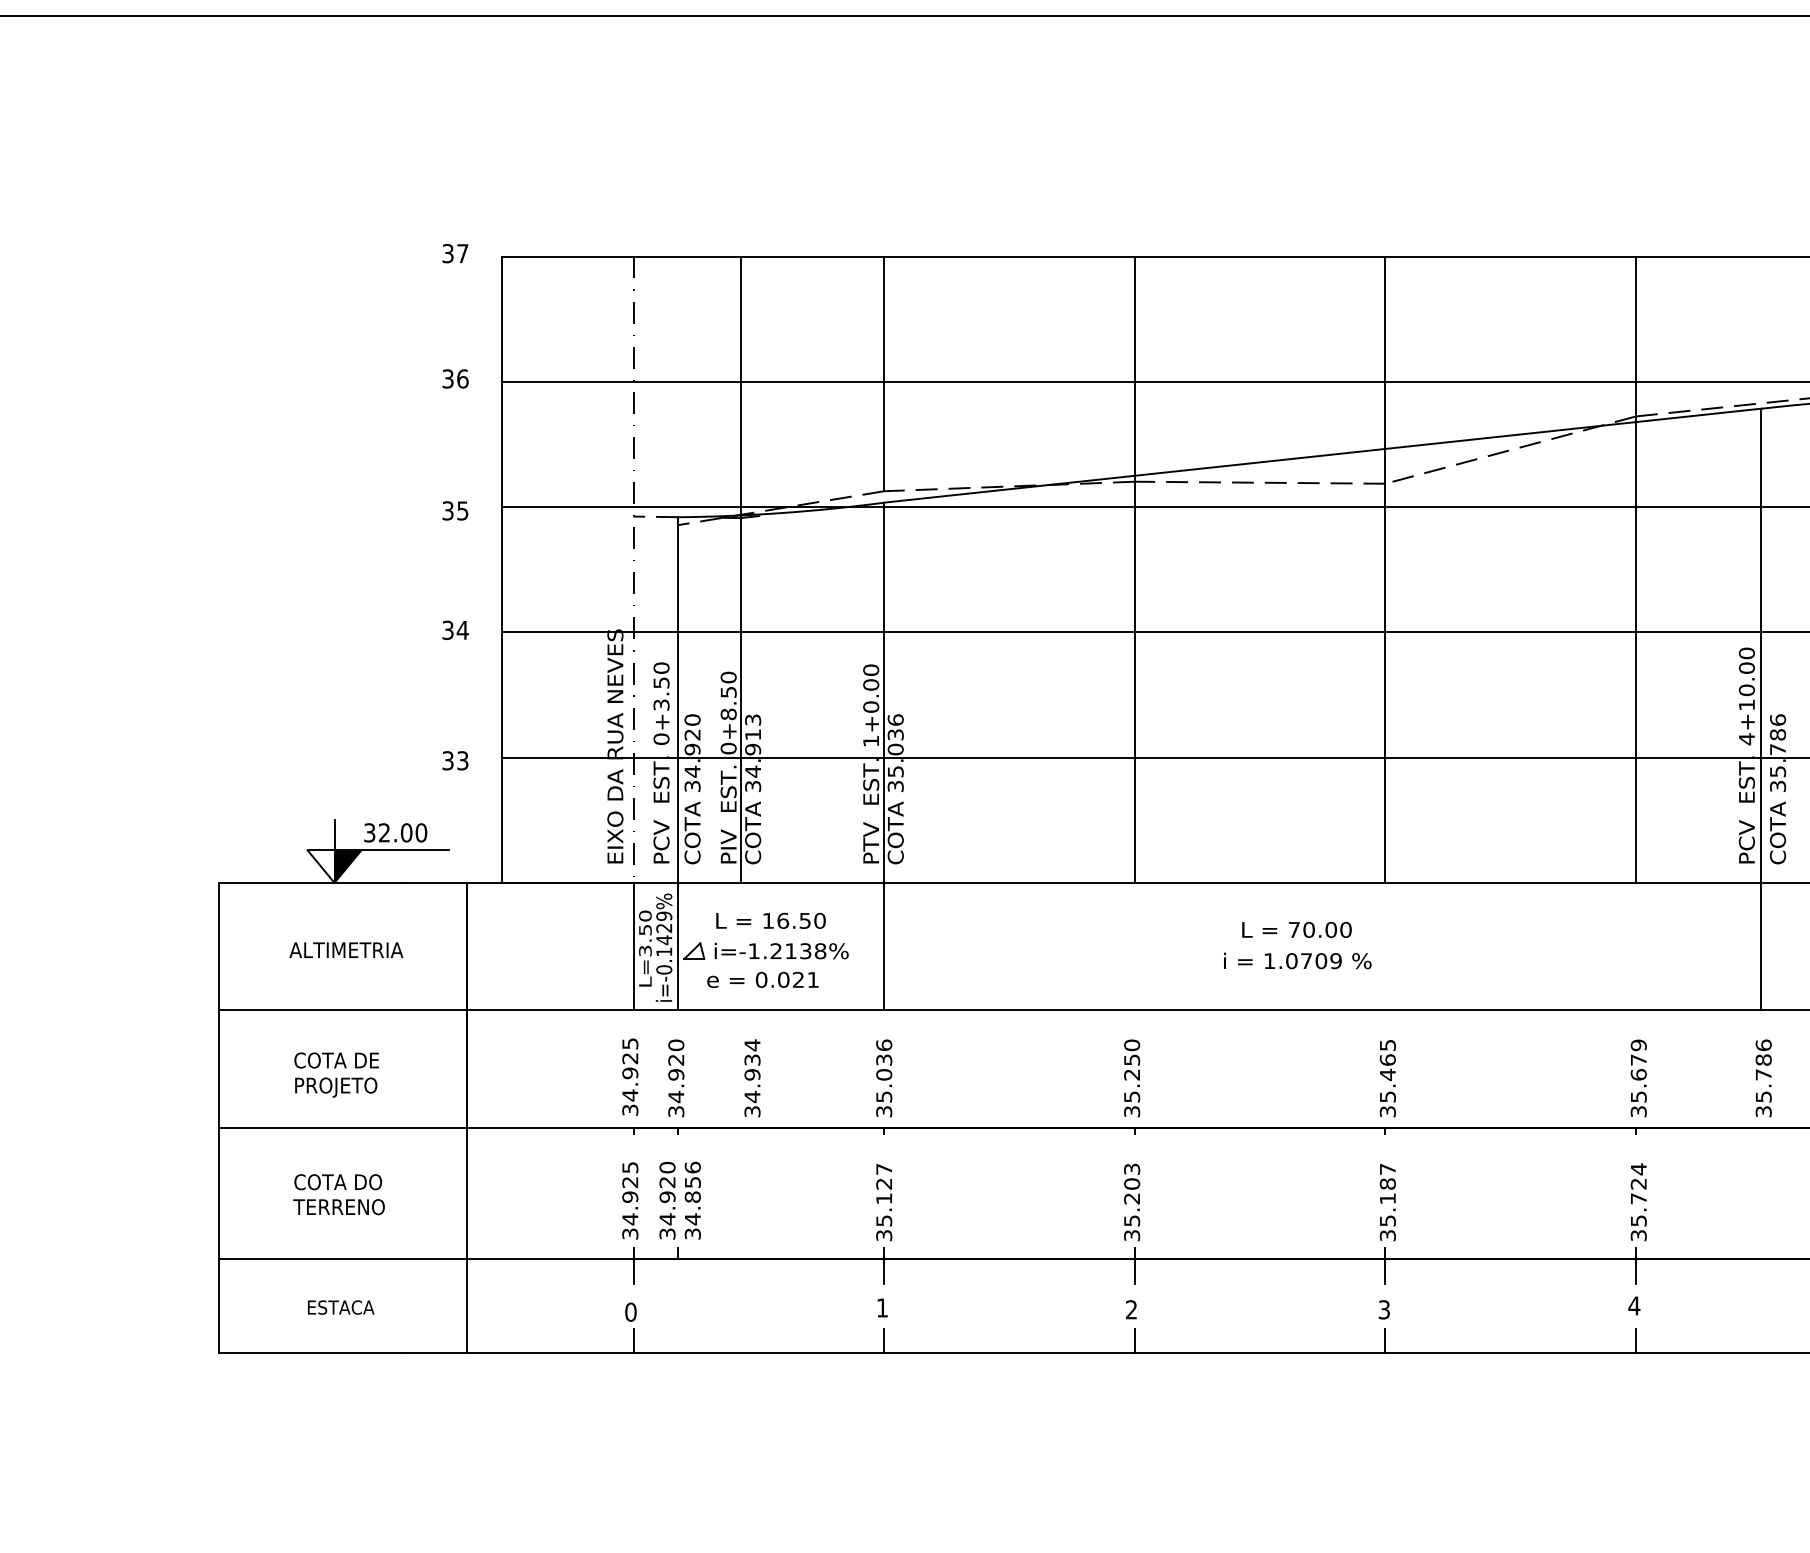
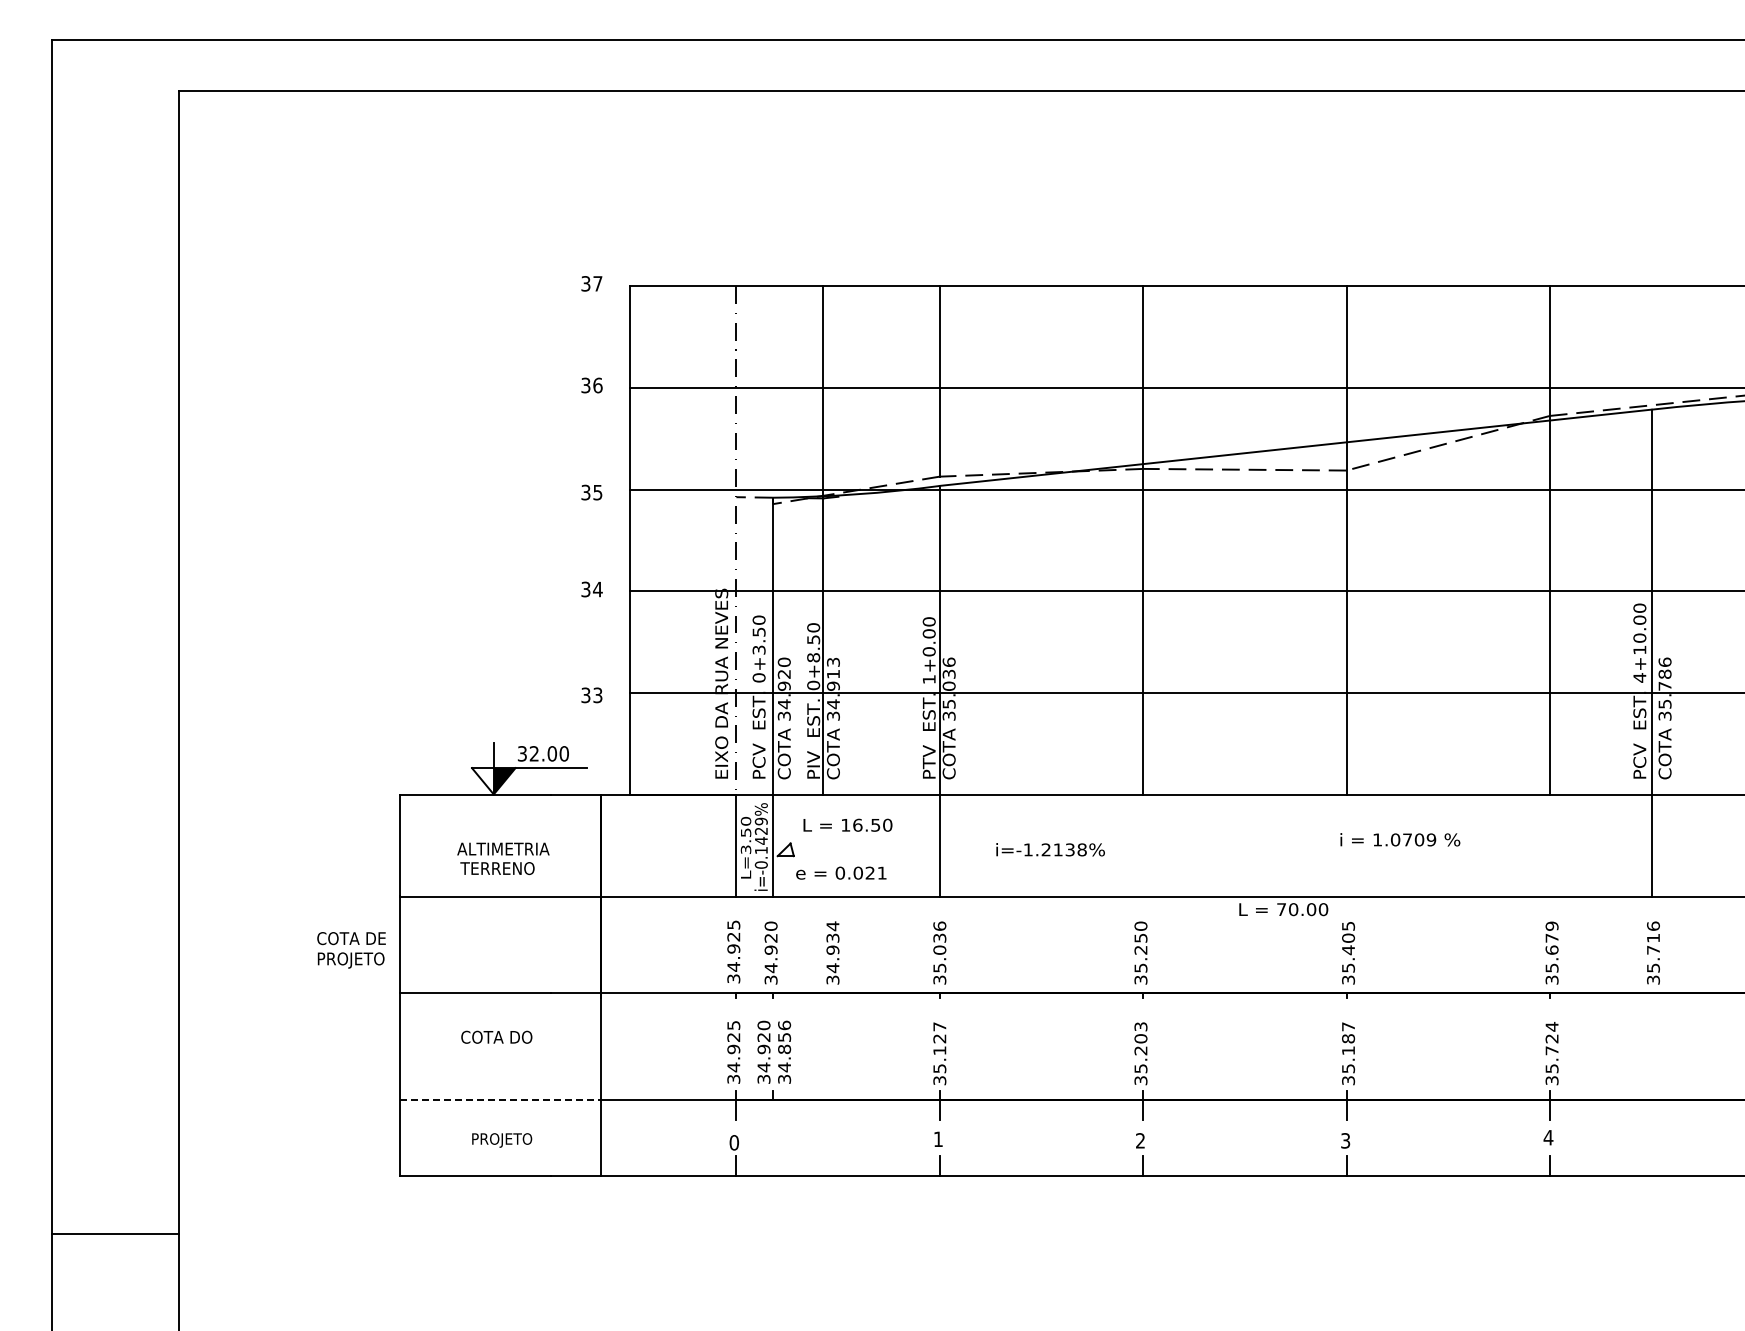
text: (1296, 929) -> (1283, 909), moved
text: (781, 950) -> (1050, 849), moved
text: (1297, 960) -> (1400, 839), moved
text: (1387, 1059) -> (1348, 937), 35.465 -> 35.405
text: (1763, 1059) -> (1653, 937), 35.786 -> 35.716
text: (336, 1075) -> (351, 950), moved
text: (339, 1207) -> (497, 868), moved
line: (342, 1258) -> (500, 1099), solid -> dashed
text: (345, 1309) -> (502, 1140), ESTACA -> PROJETO

